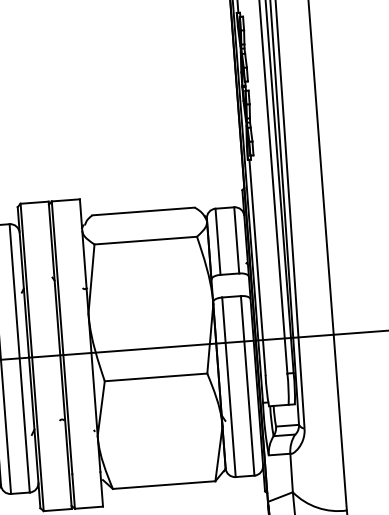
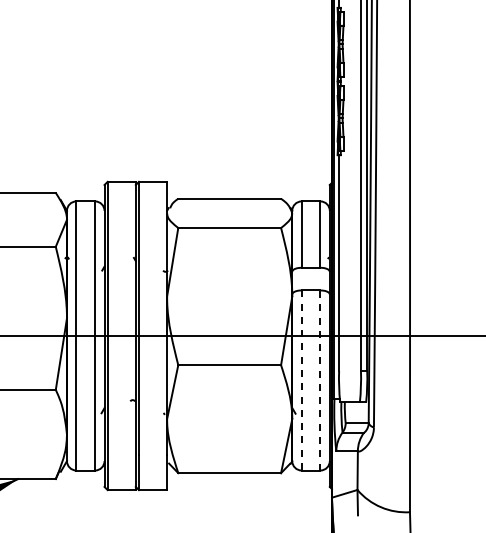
line: (247, 384) -> (320, 379), solid -> dashed
line: (228, 387) -> (301, 380), solid -> dashed

